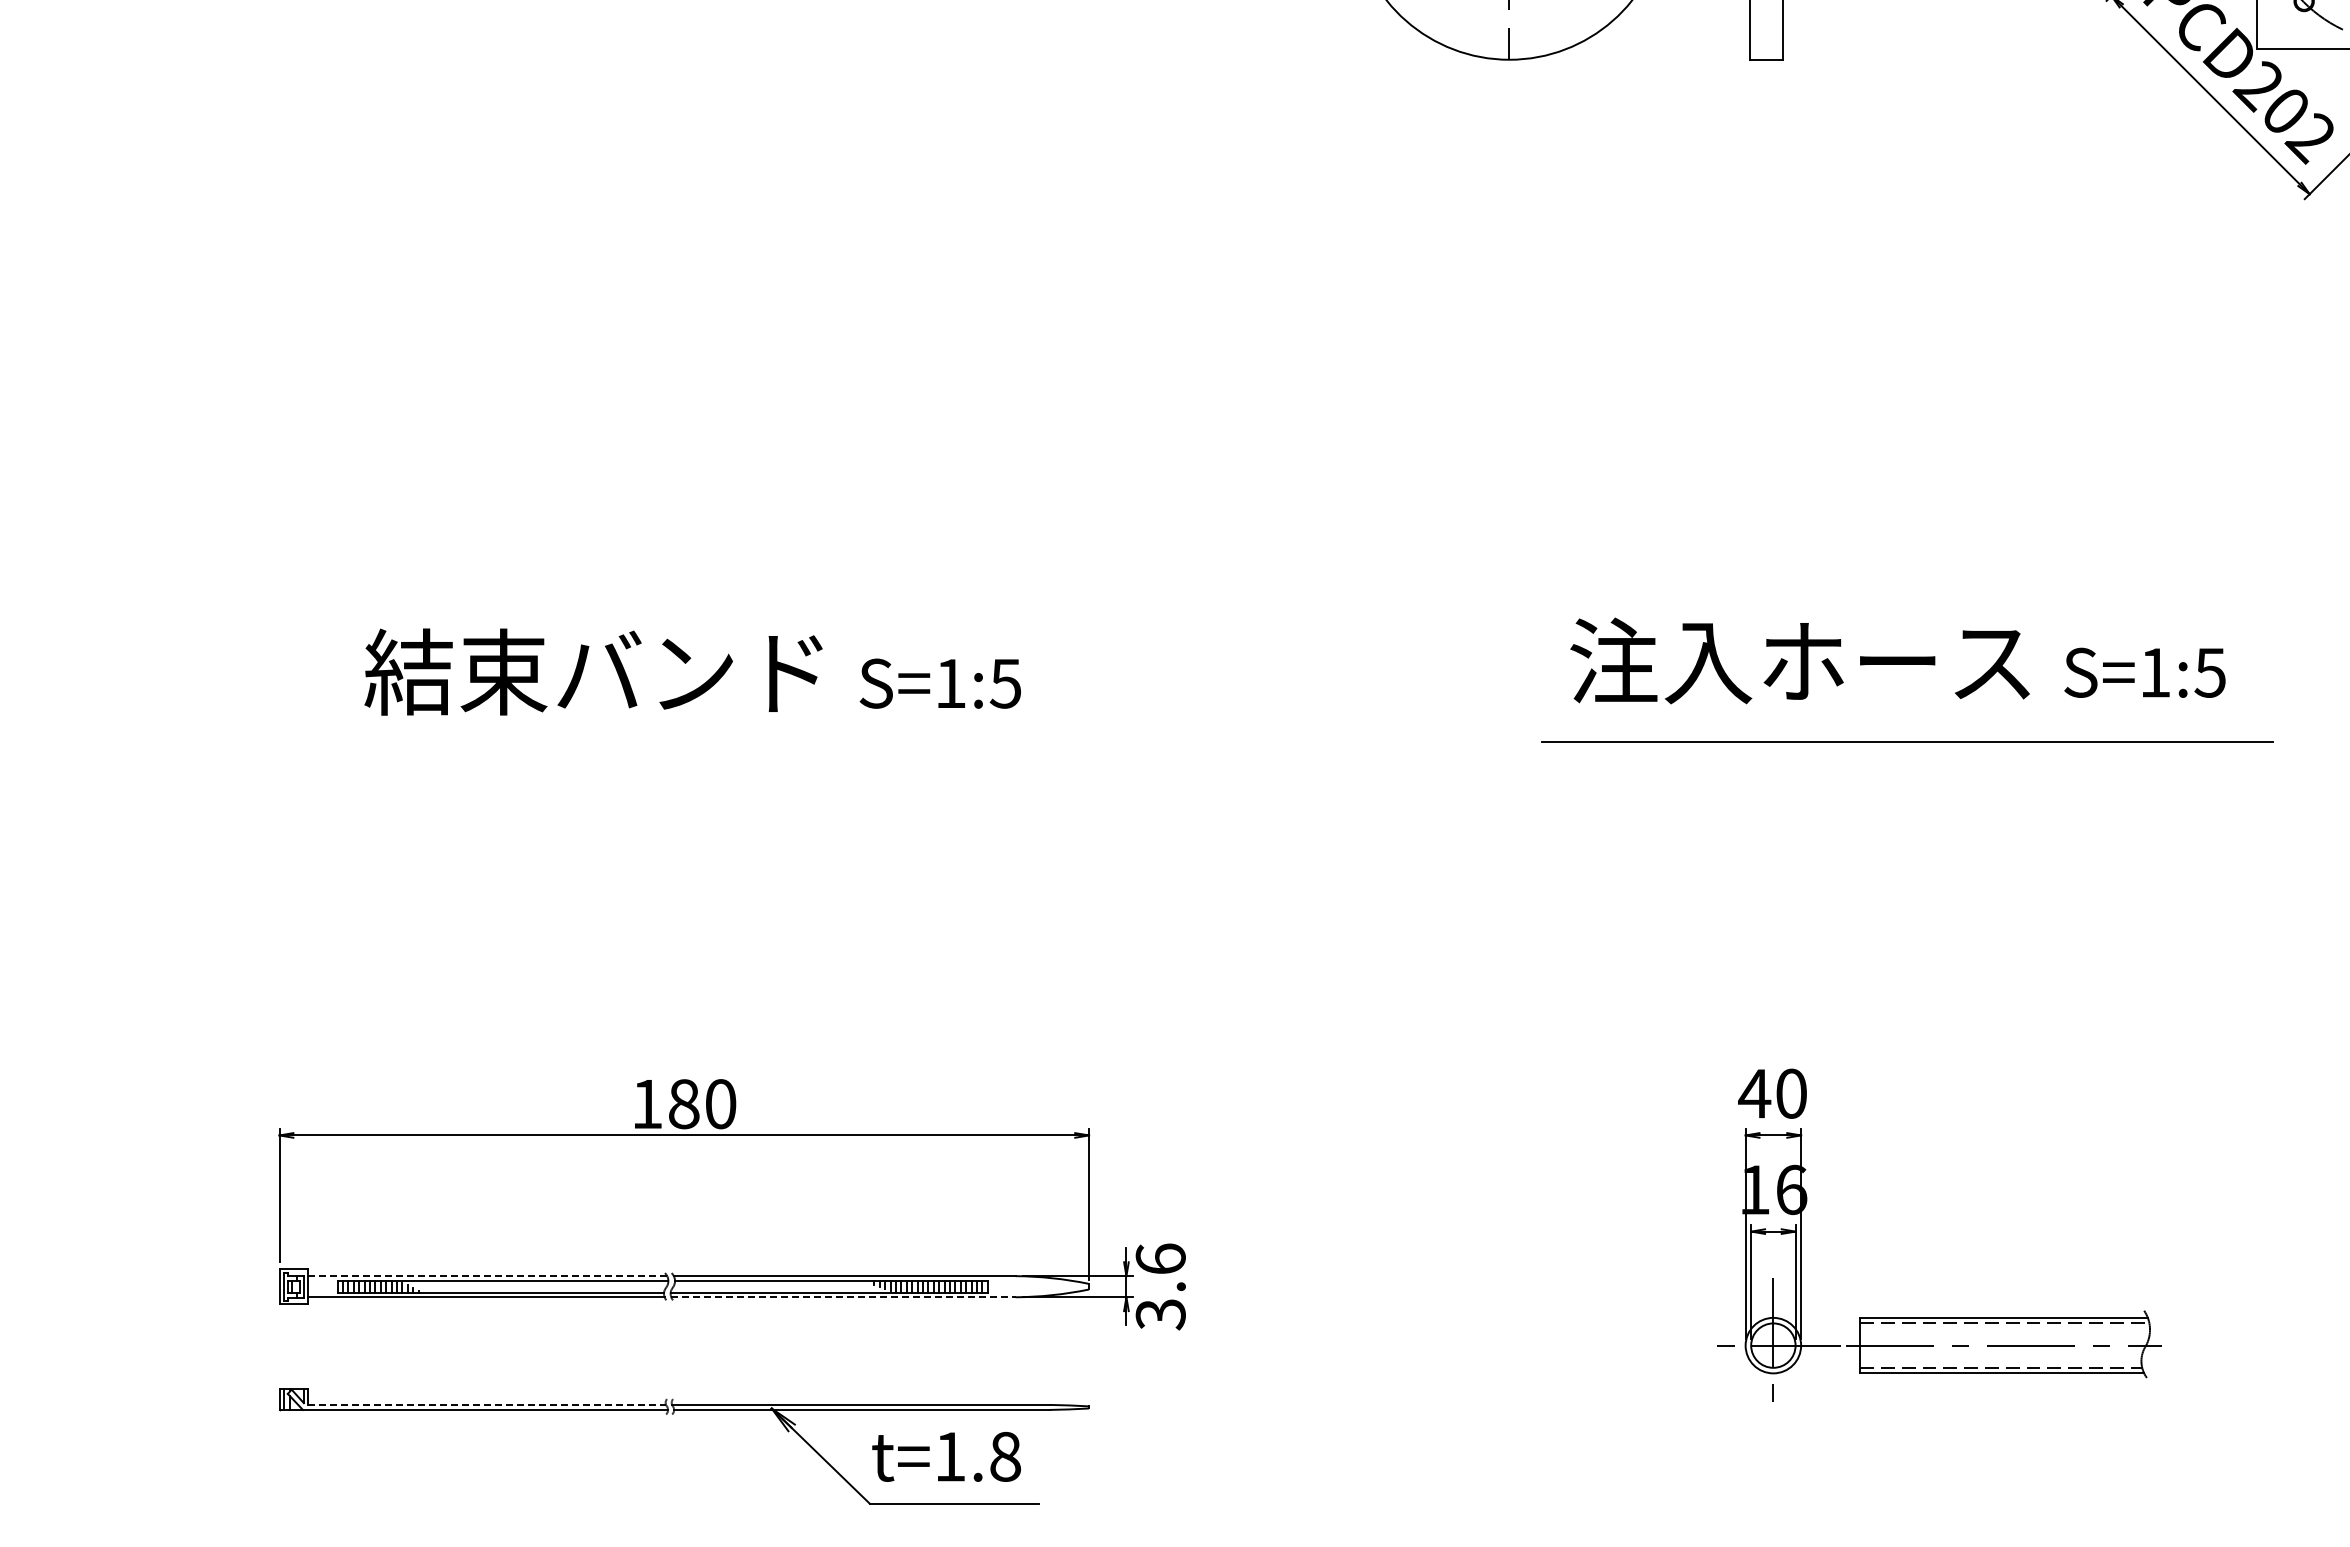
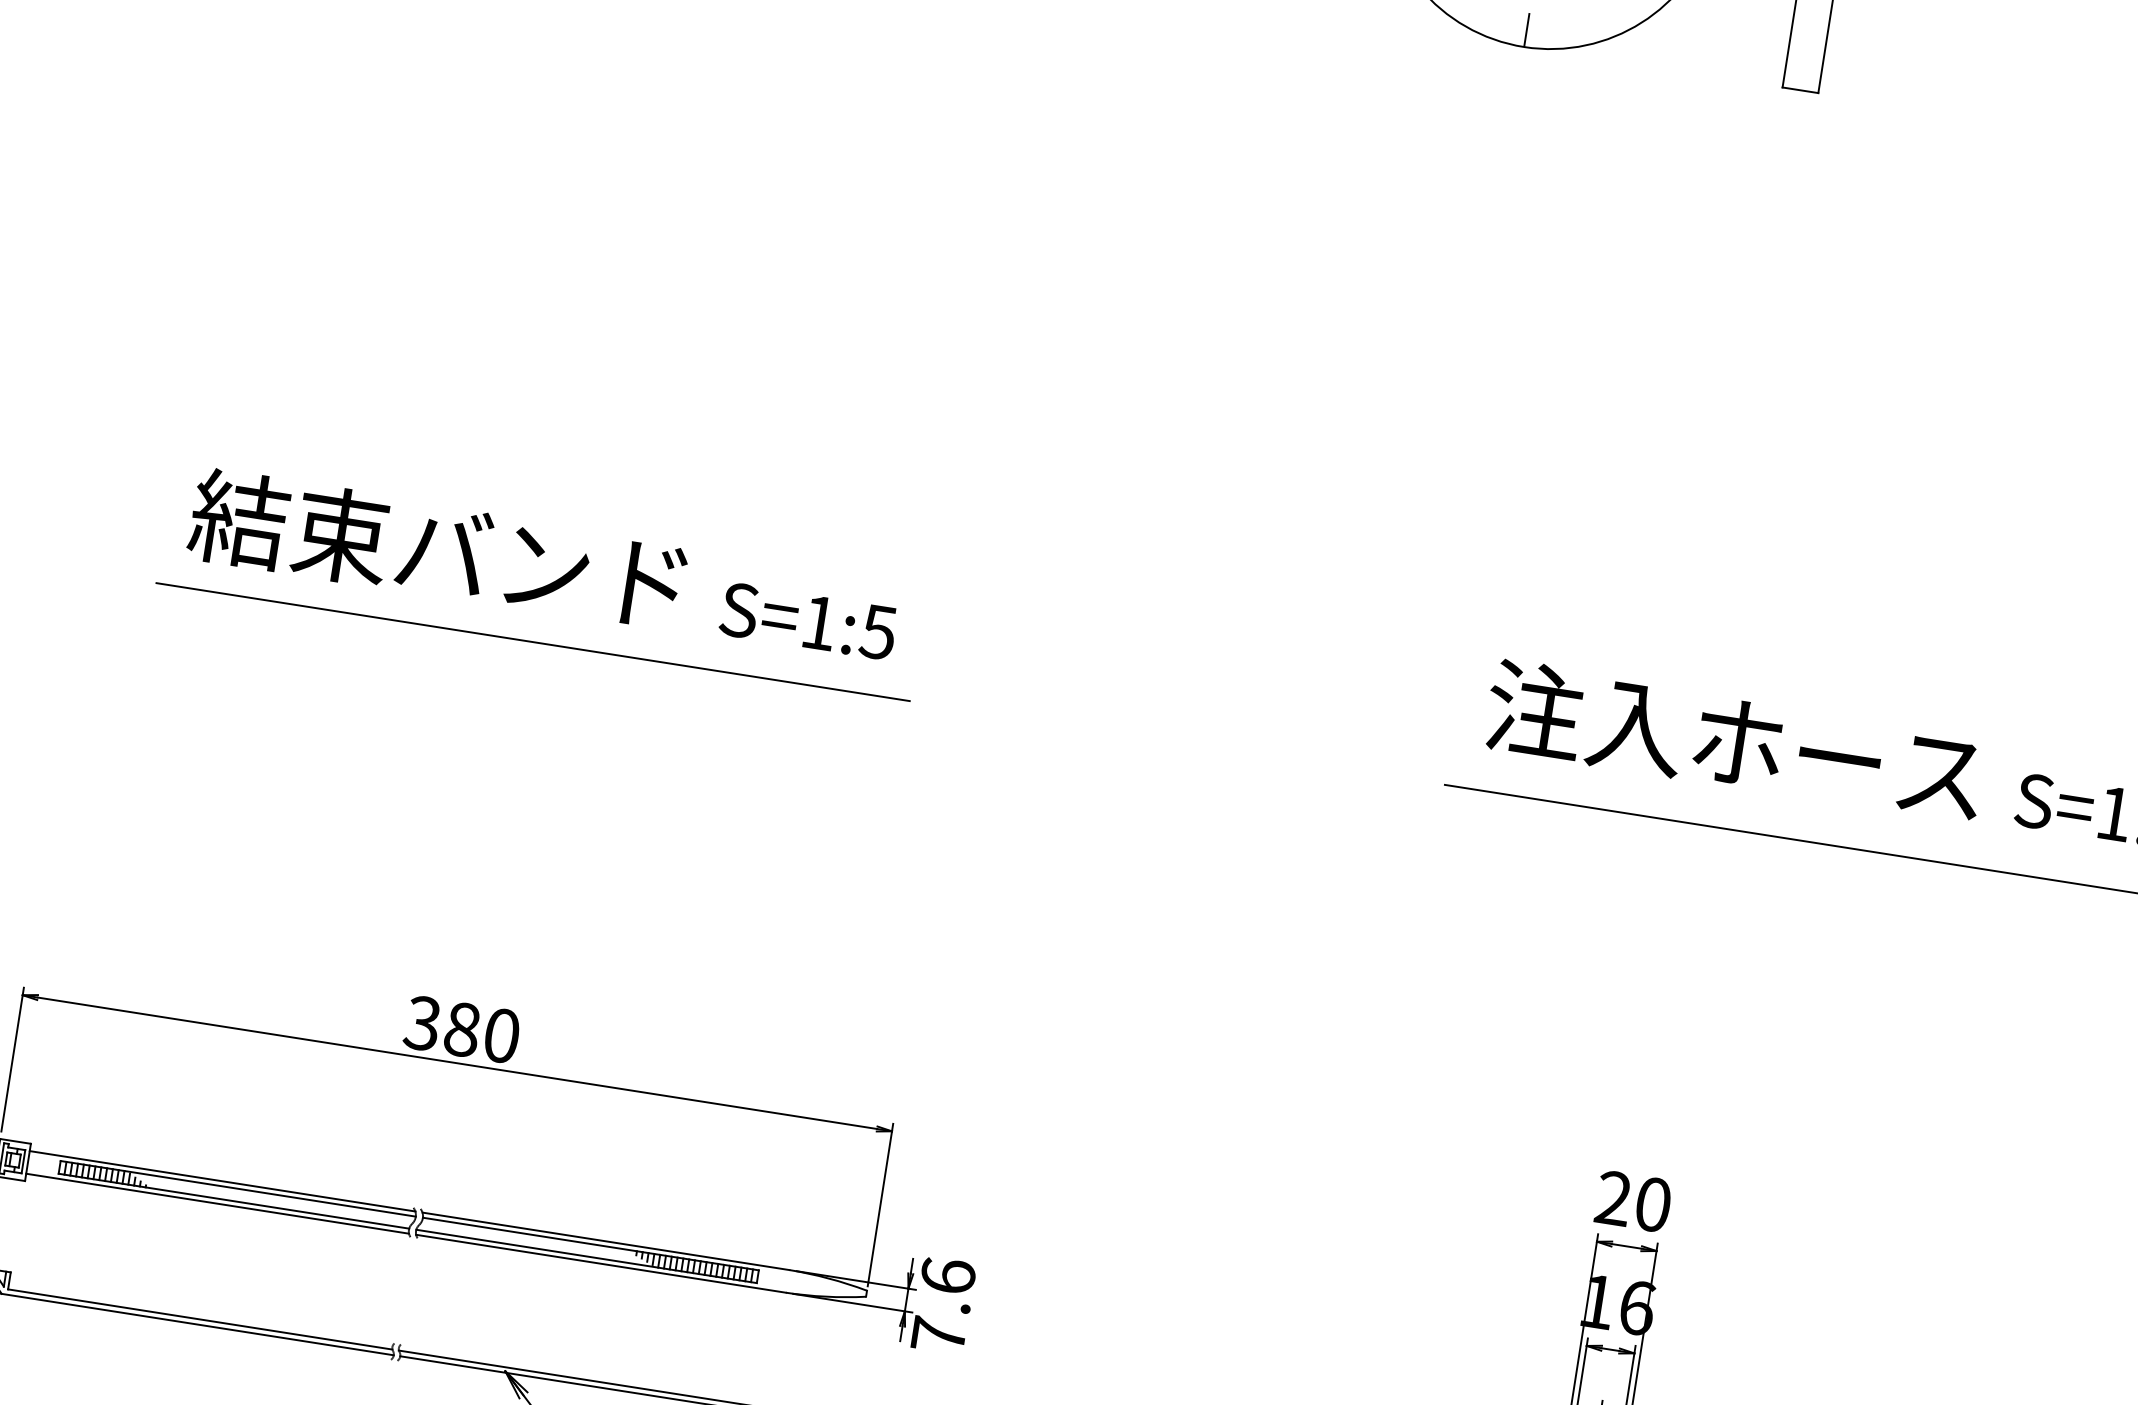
line: (692, 741) -> (532, 641), added
text: (1754, 1093) -> (1613, 1198), 40 -> 20
text: (646, 1104) -> (421, 1023), 180 -> 380
line: (487, 1276) -> (222, 1181), dashed -> solid
line: (843, 1297) -> (601, 1264), dashed -> solid
text: (1160, 1314) -> (938, 1335), 3.6 -> 7.6
line: (486, 1404) -> (199, 1318), dashed -> solid

